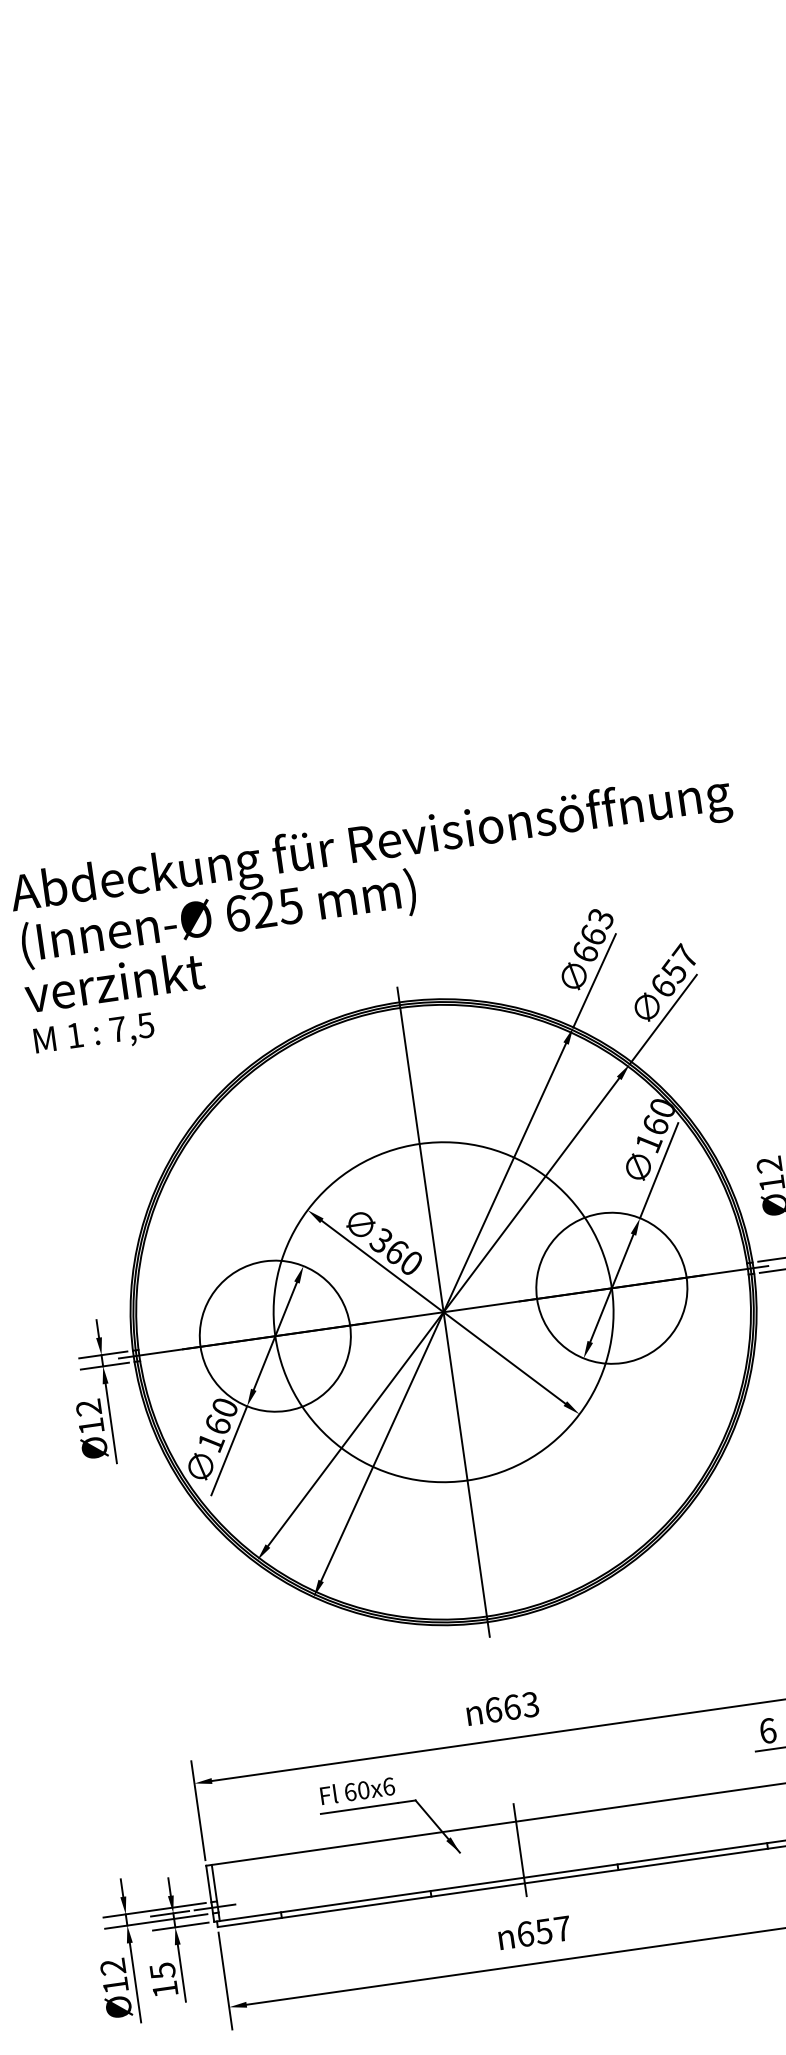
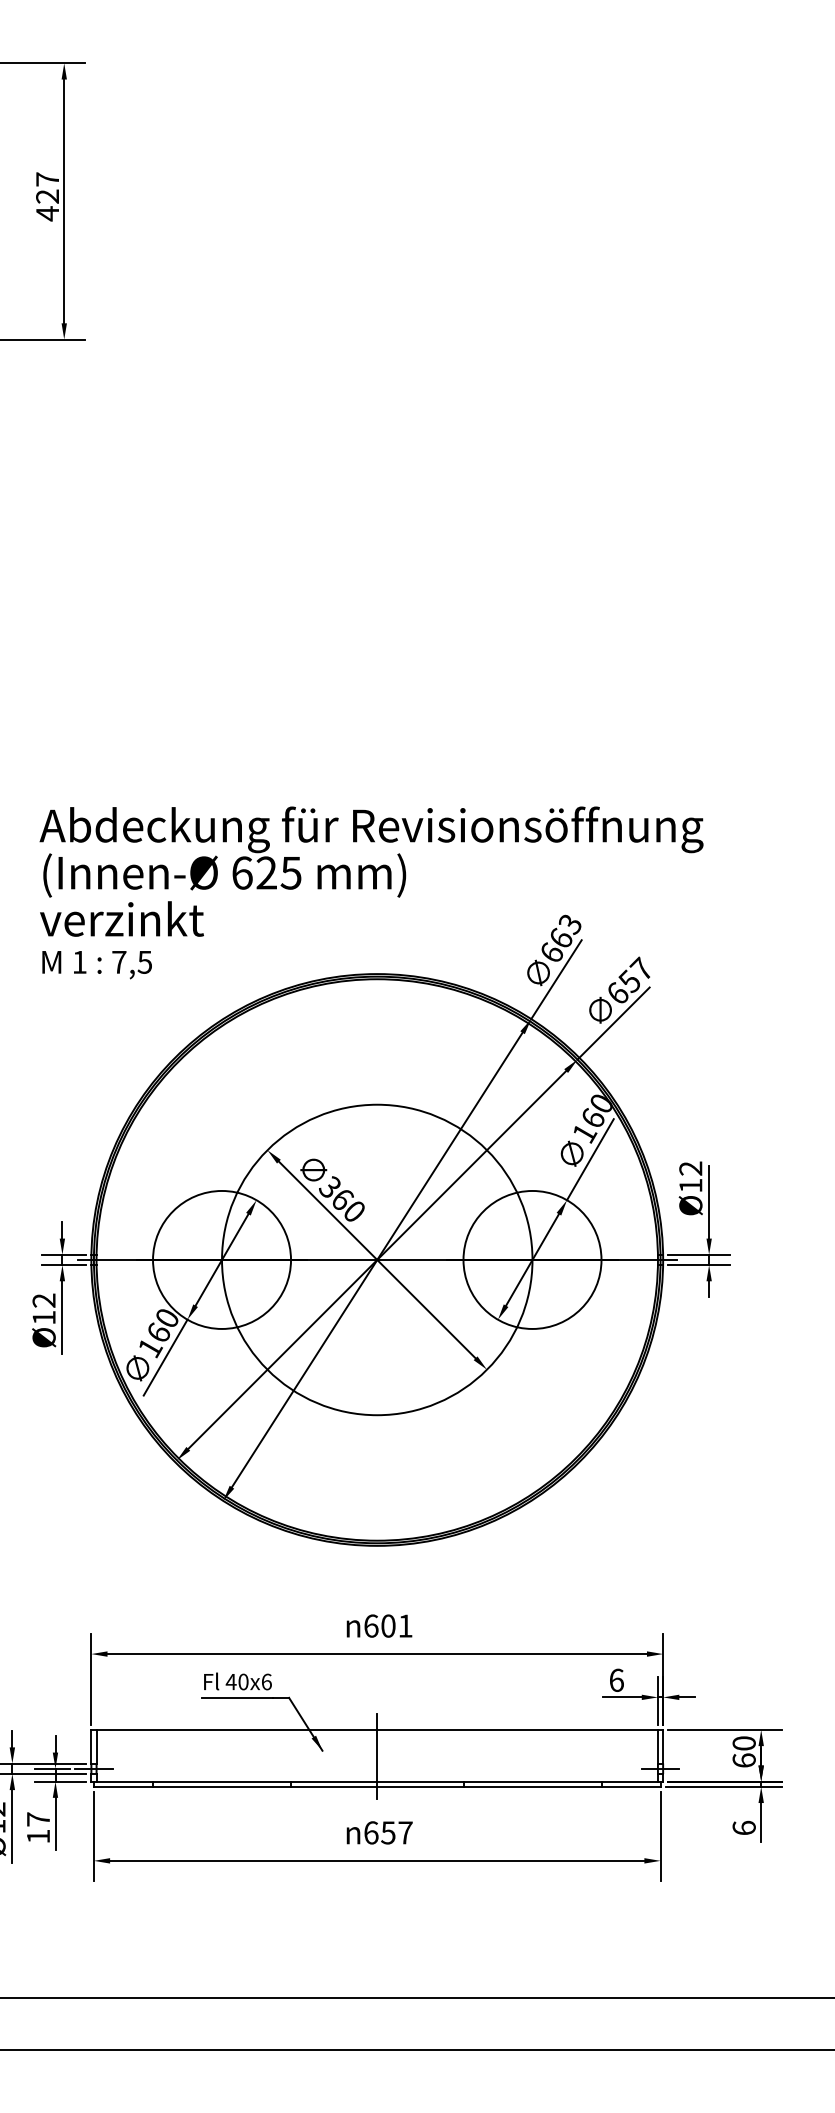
line: (443, 1311) -> (377, 1259), removed
text: (520, 1705) -> (396, 1625), 663 -> 601
text: (349, 1791) -> (230, 1681), 60x6 -> 40x6
text: (162, 1970) -> (38, 1819), 15 -> 17

